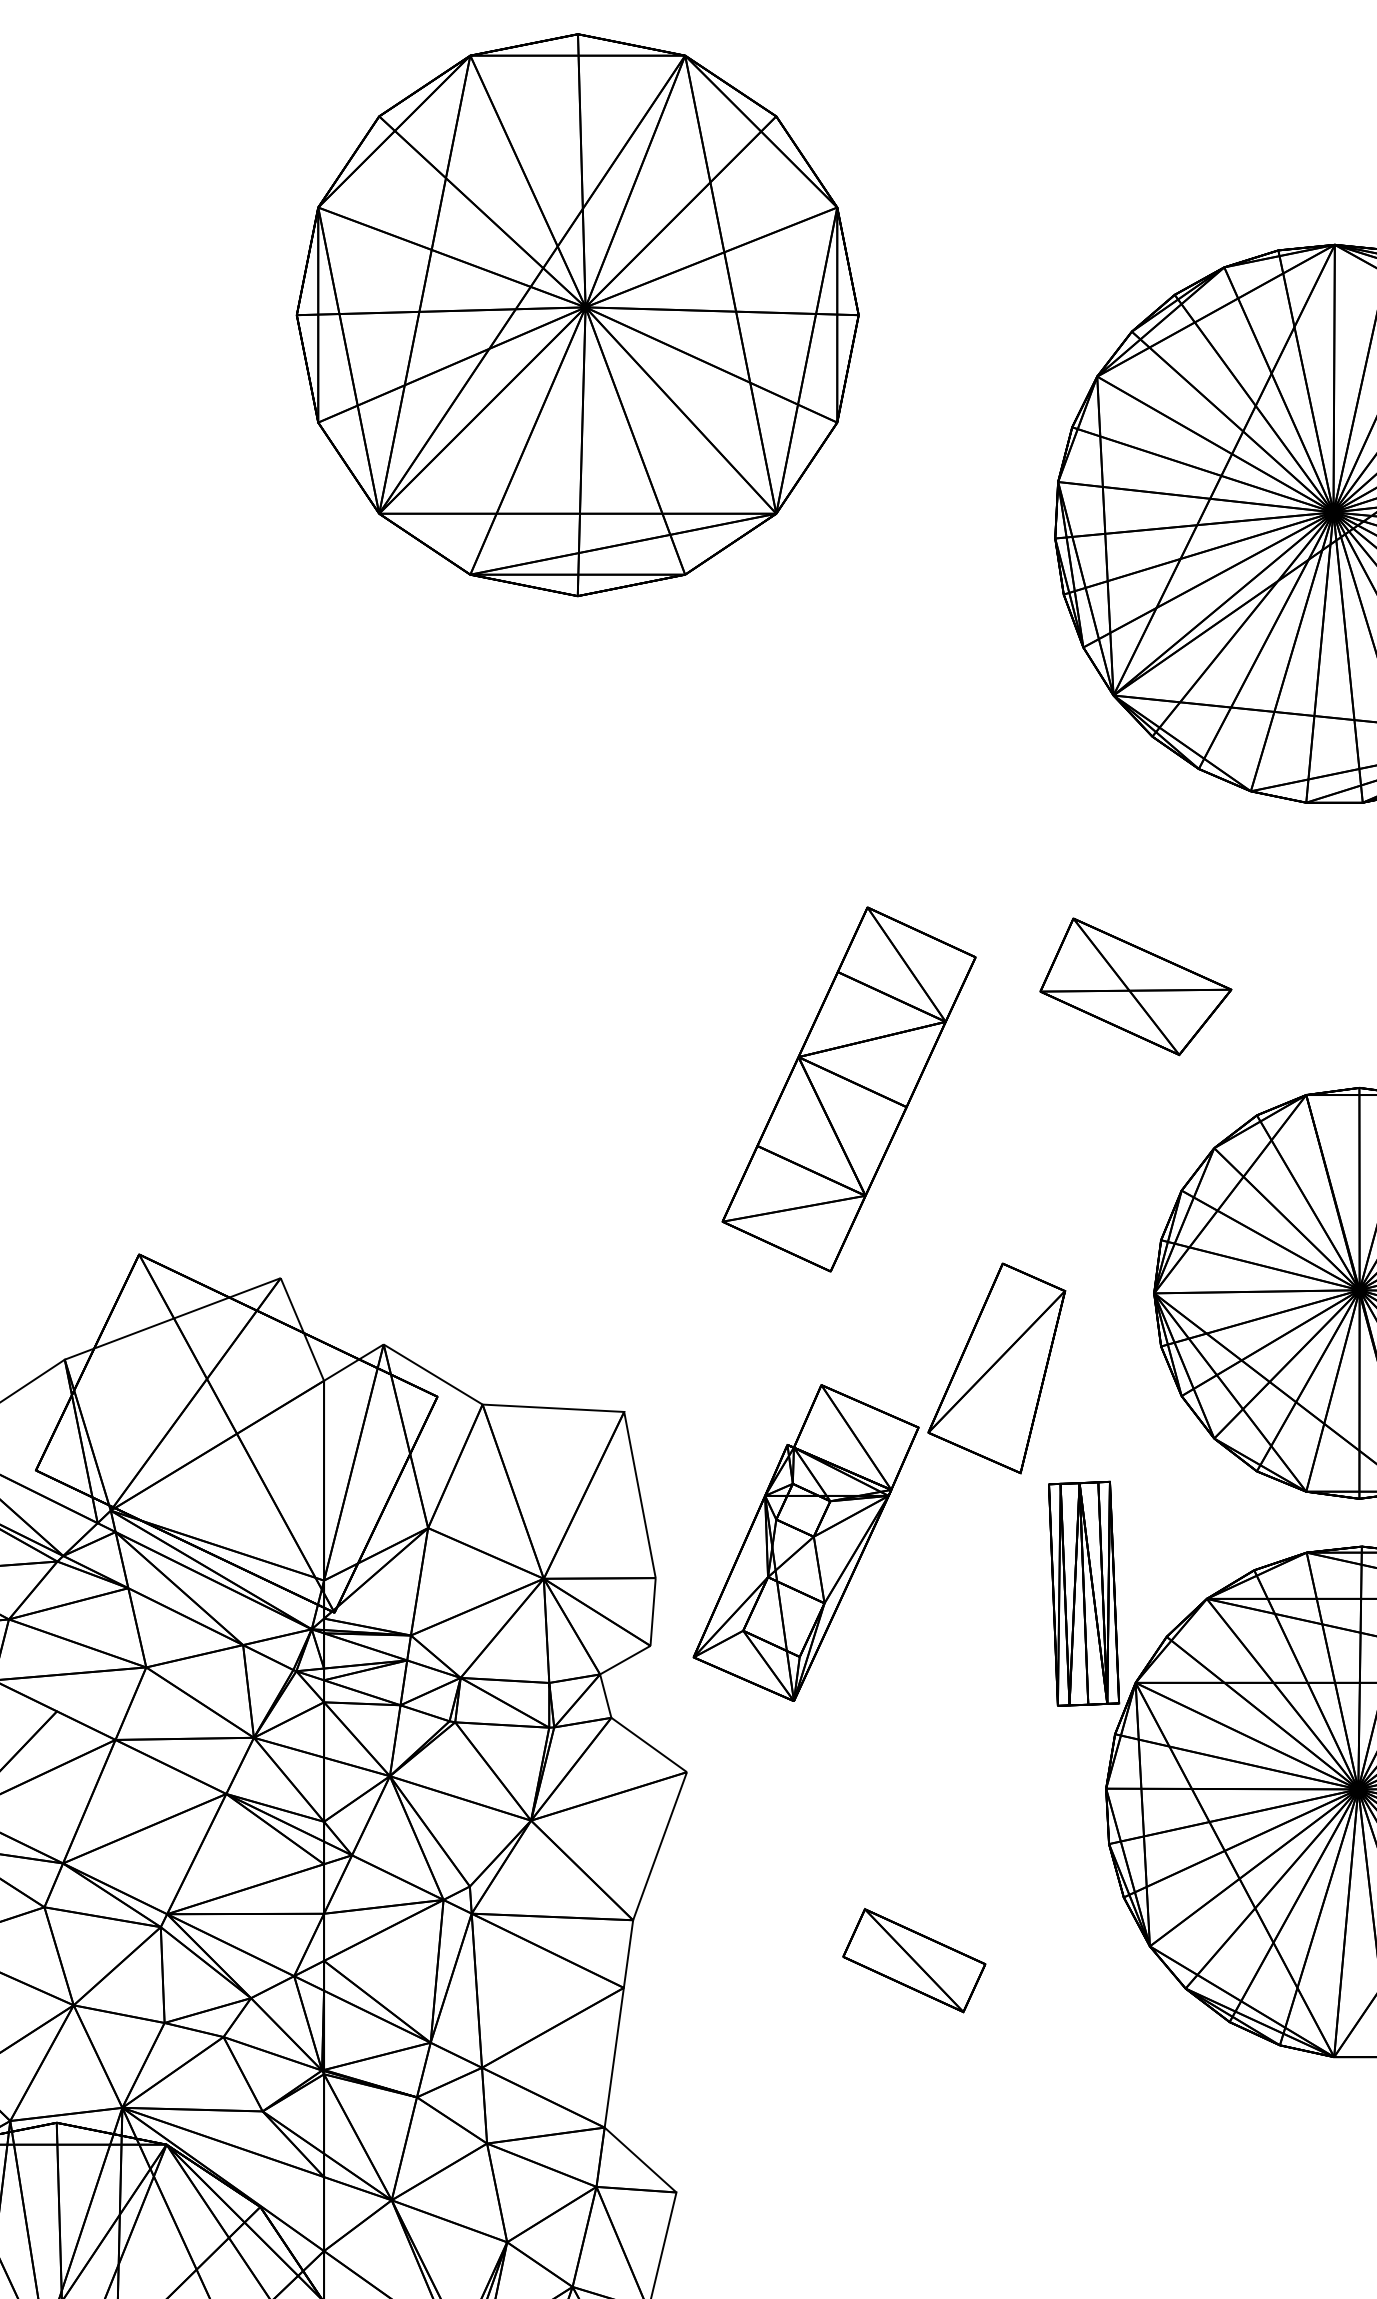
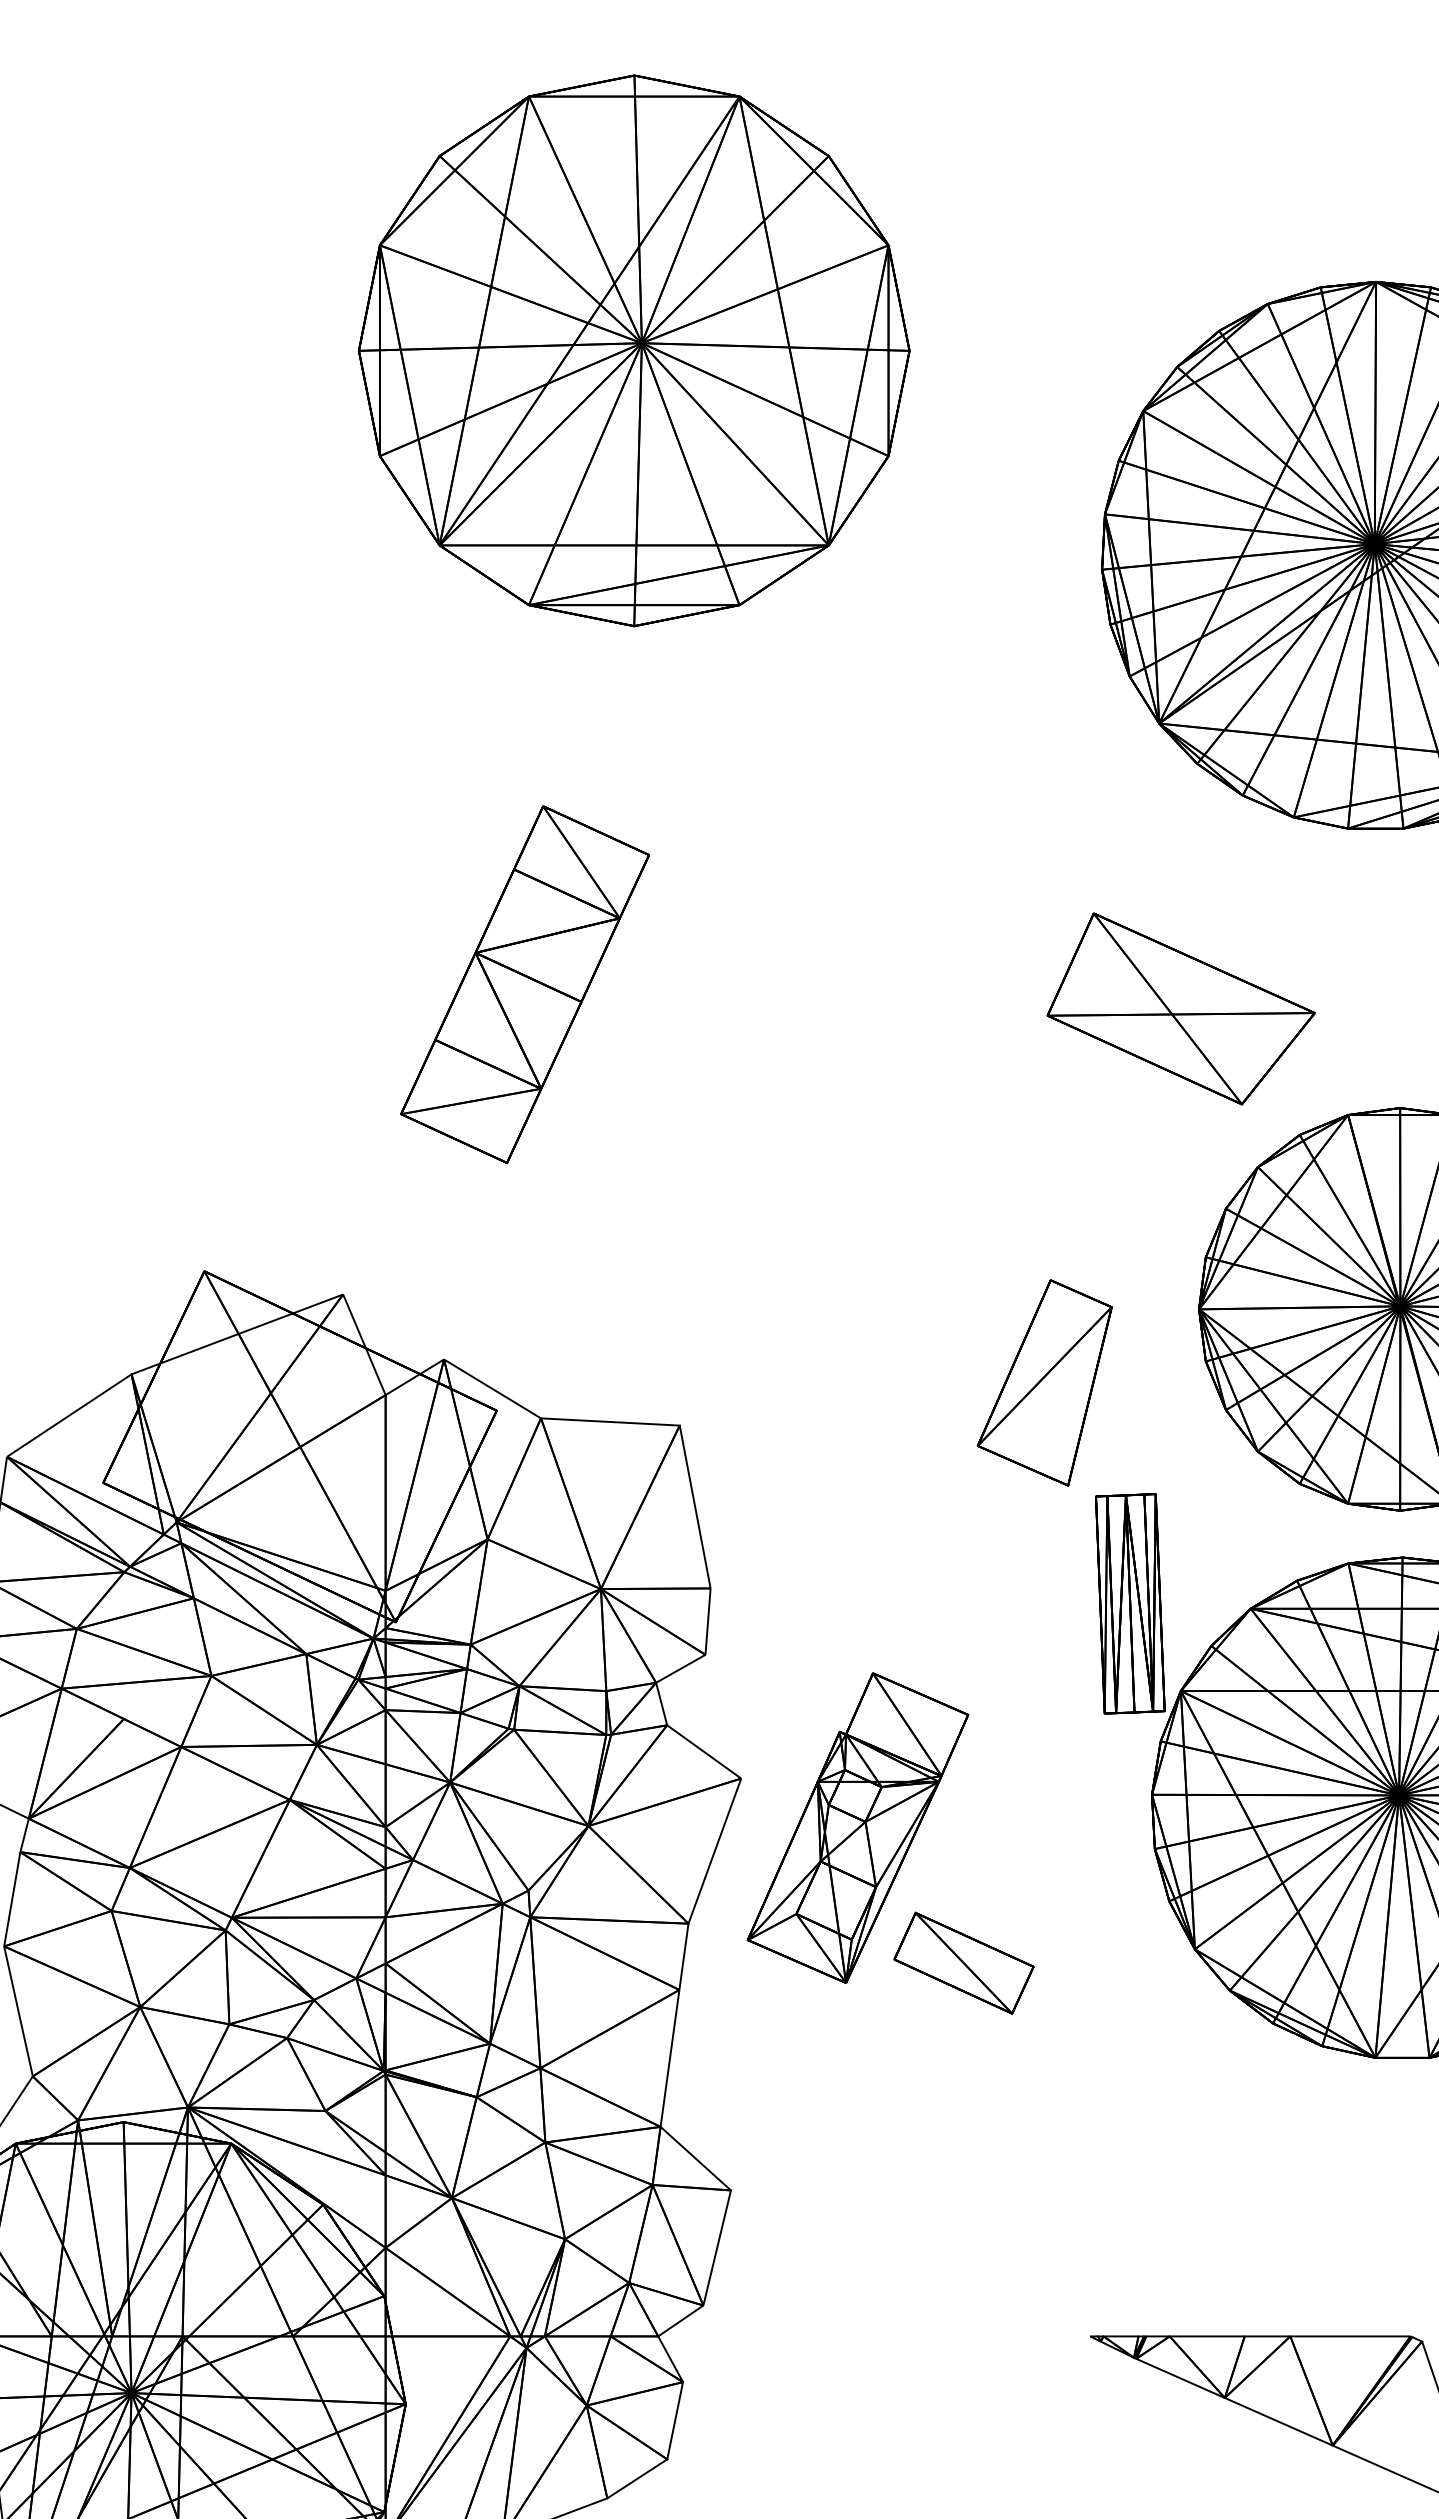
part: (1135, 986) -> (1180, 1008), size x1.43
part: (849, 1089) -> (525, 984), moved
part: (805, 1542) -> (857, 1827), moved

